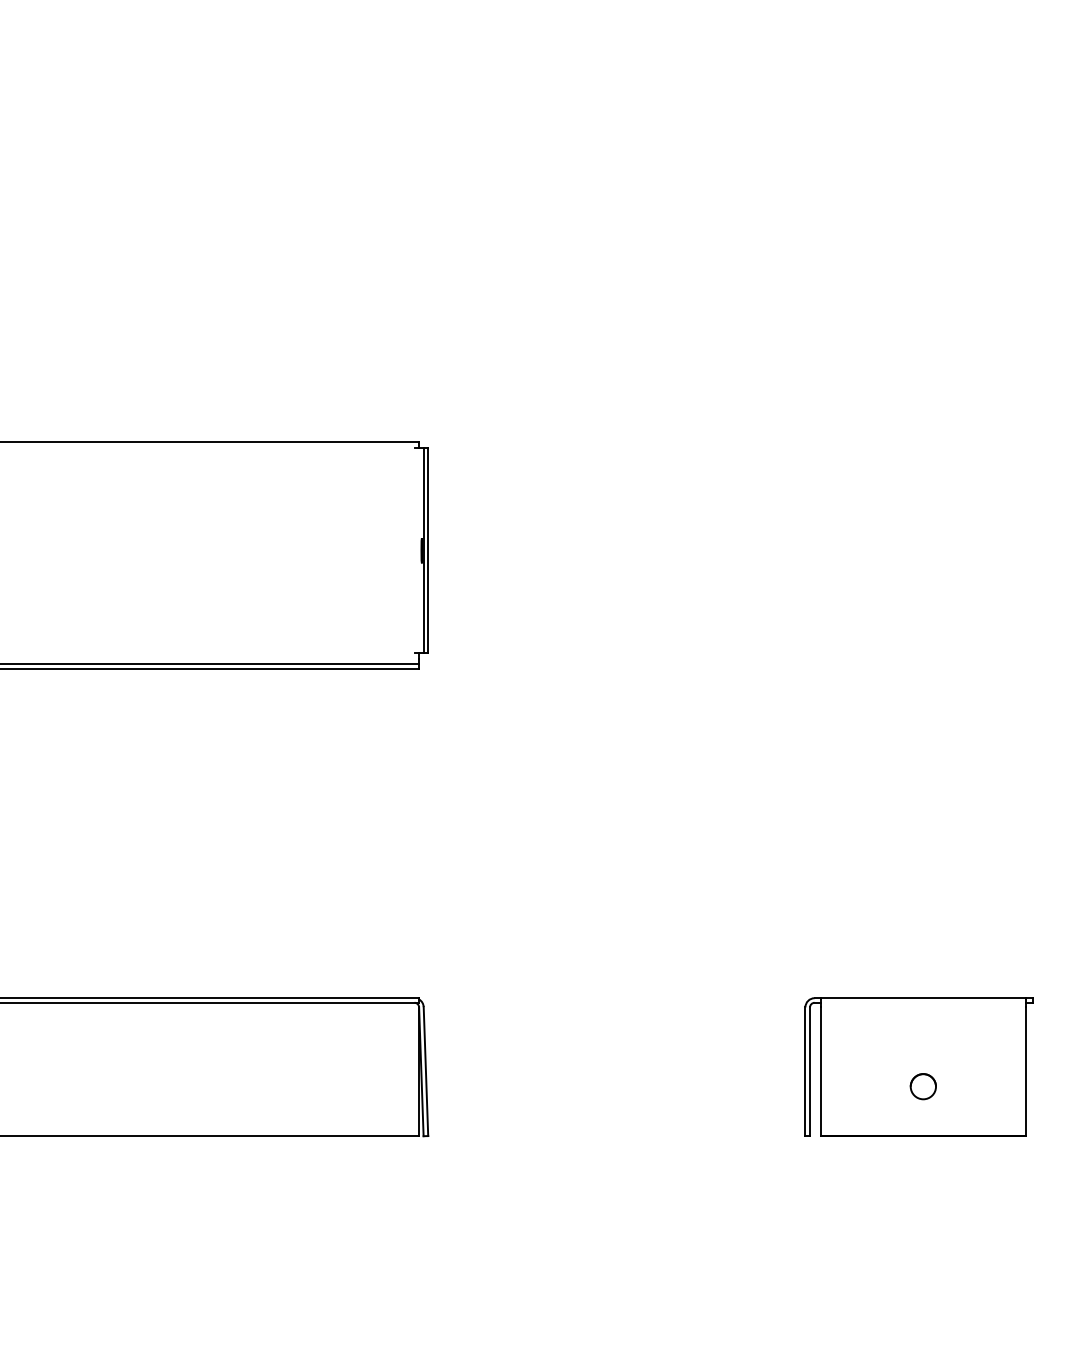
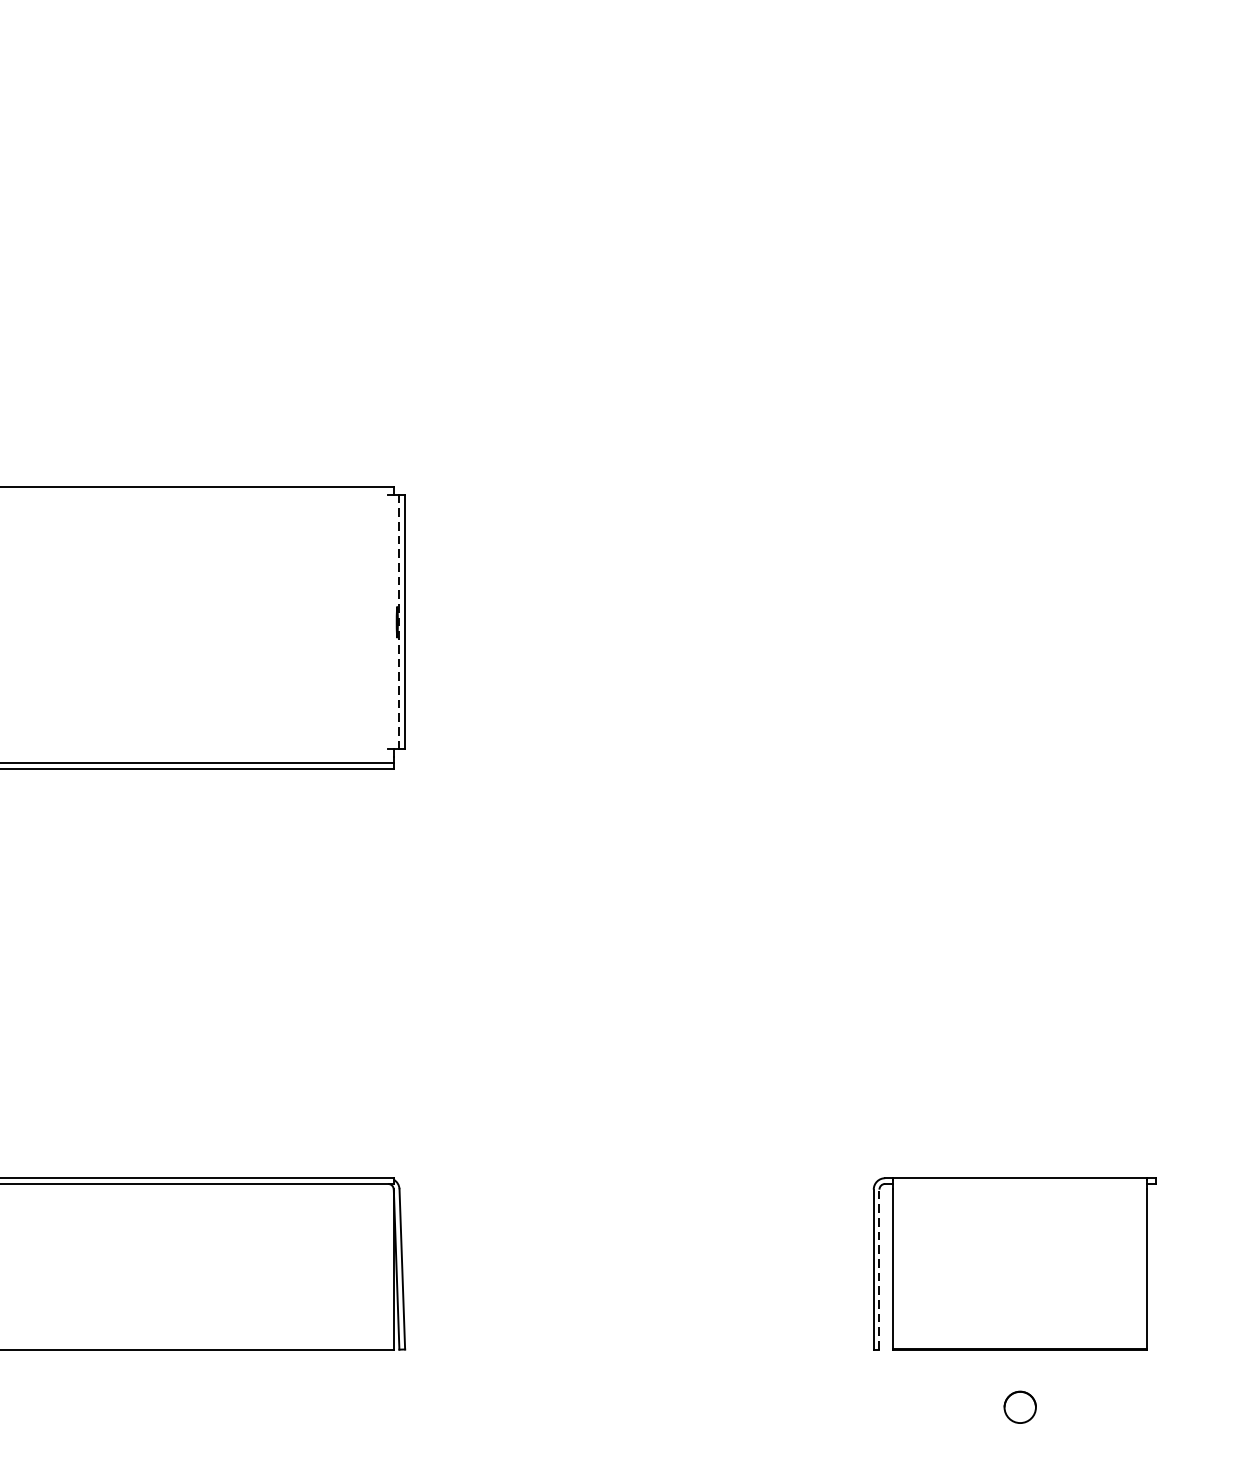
line: (423, 550) -> (399, 622), solid -> dashed
line: (810, 1071) -> (880, 1269), solid -> dashed
part: (922, 1086) -> (1019, 1407), moved

